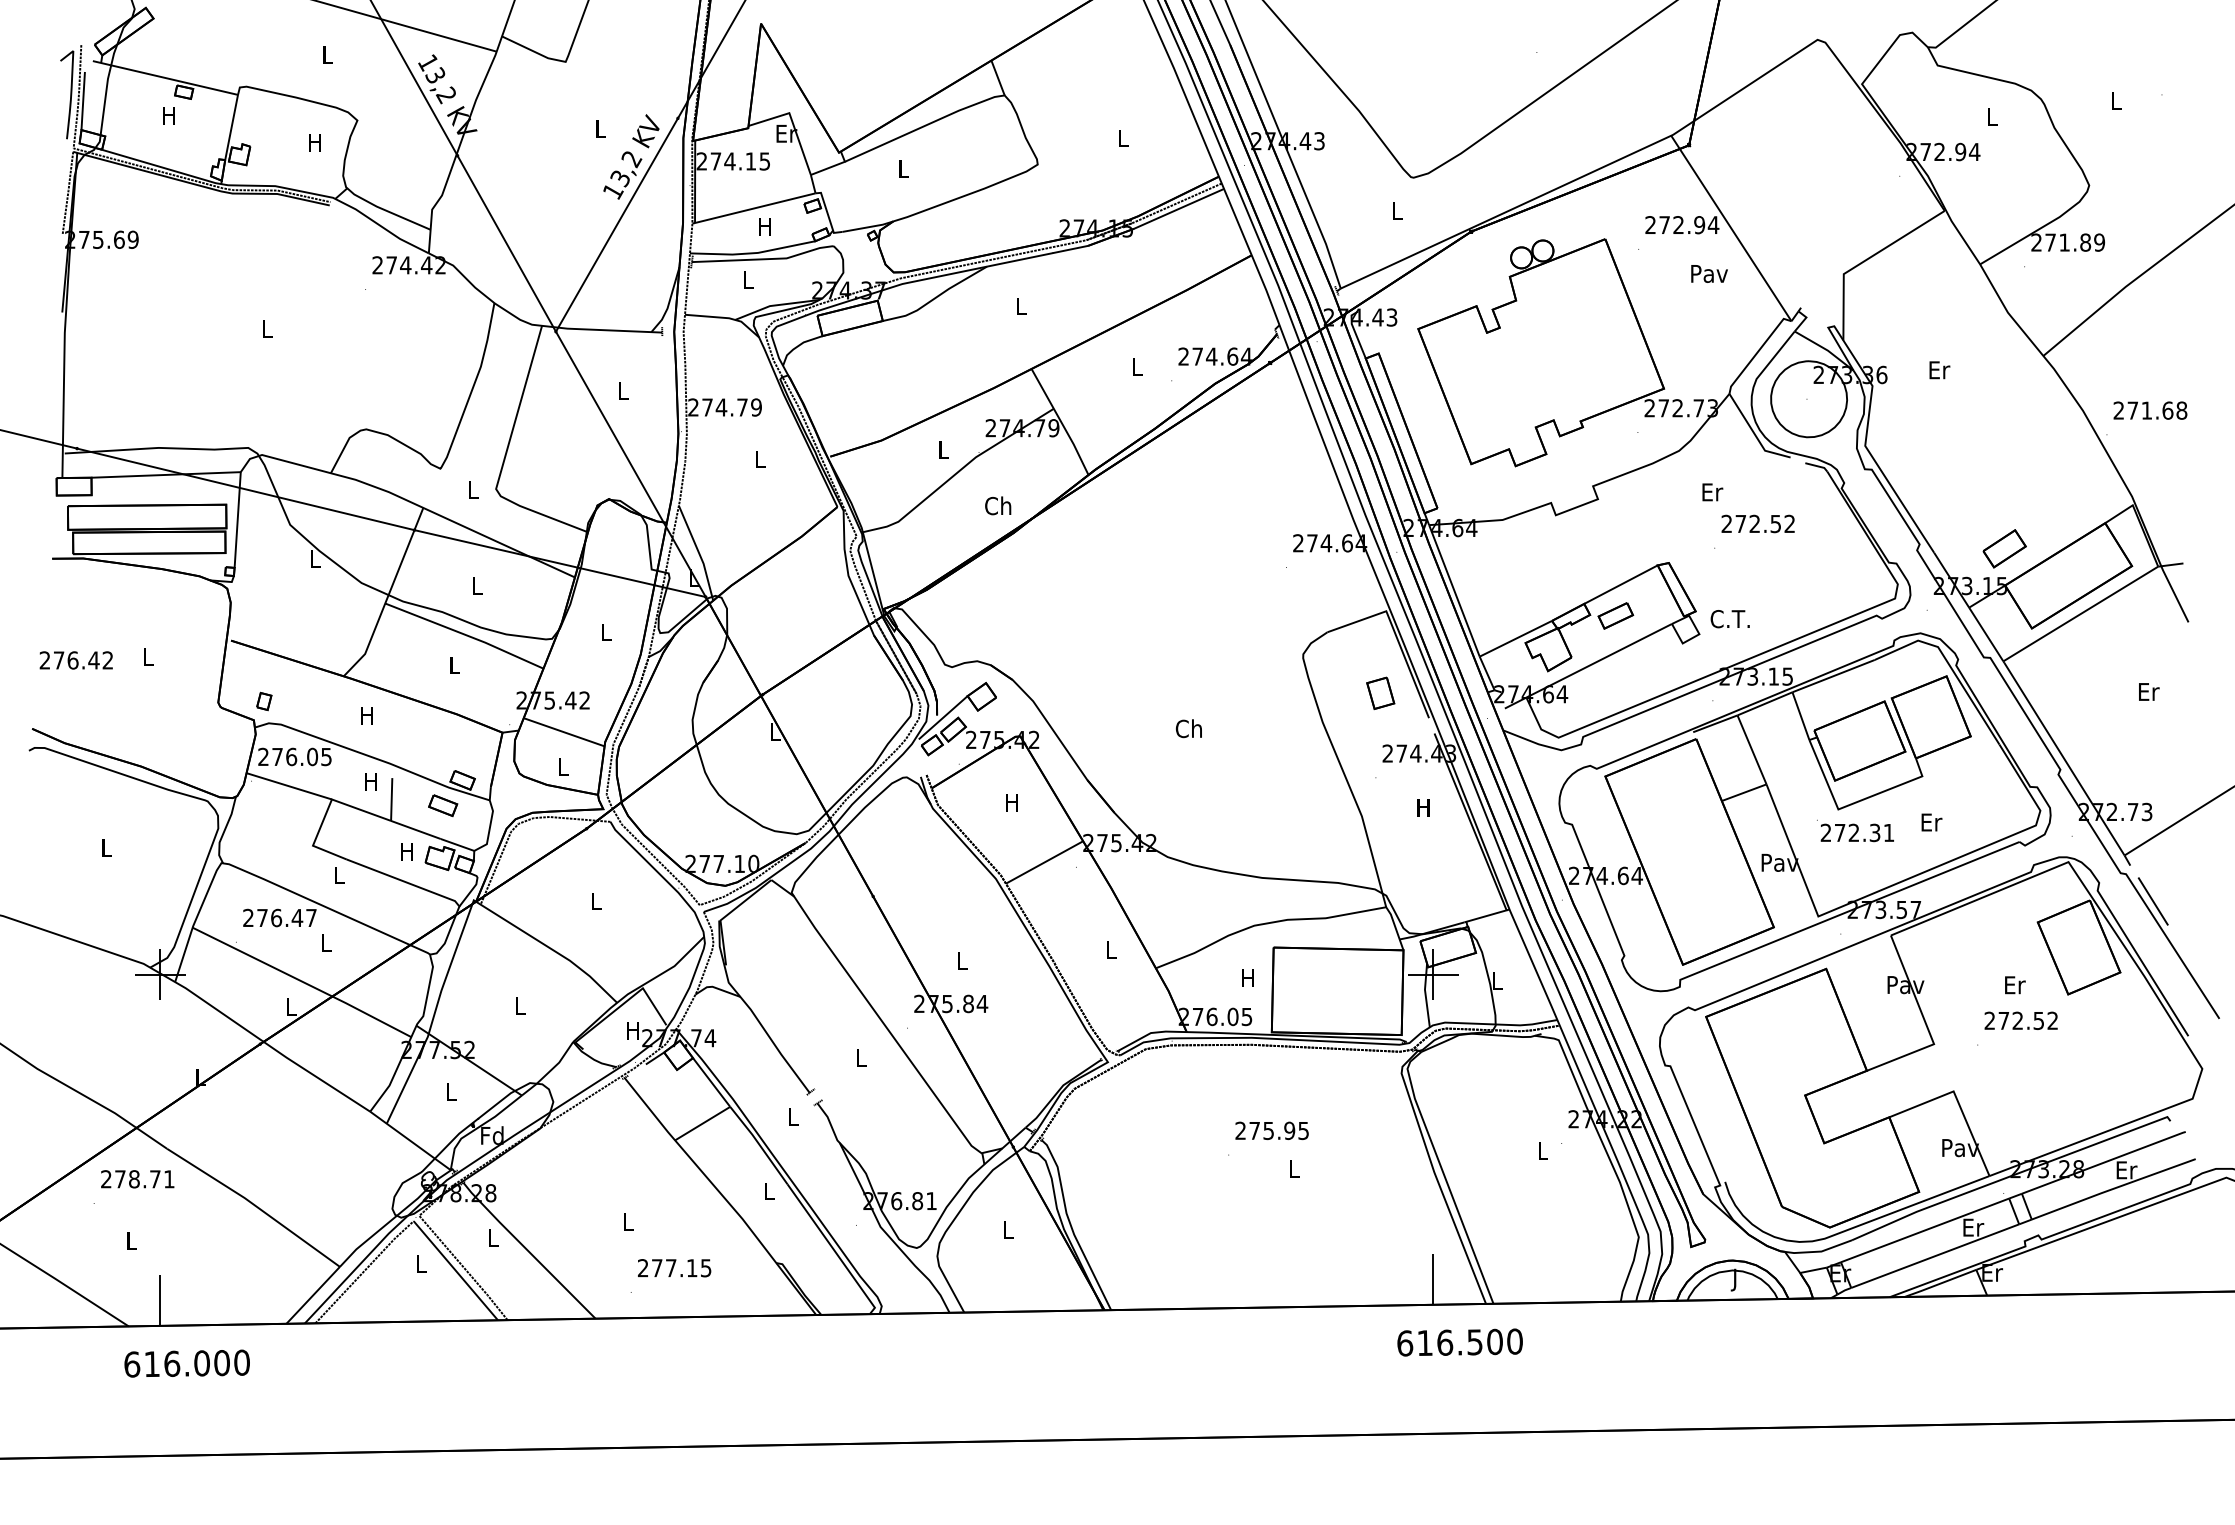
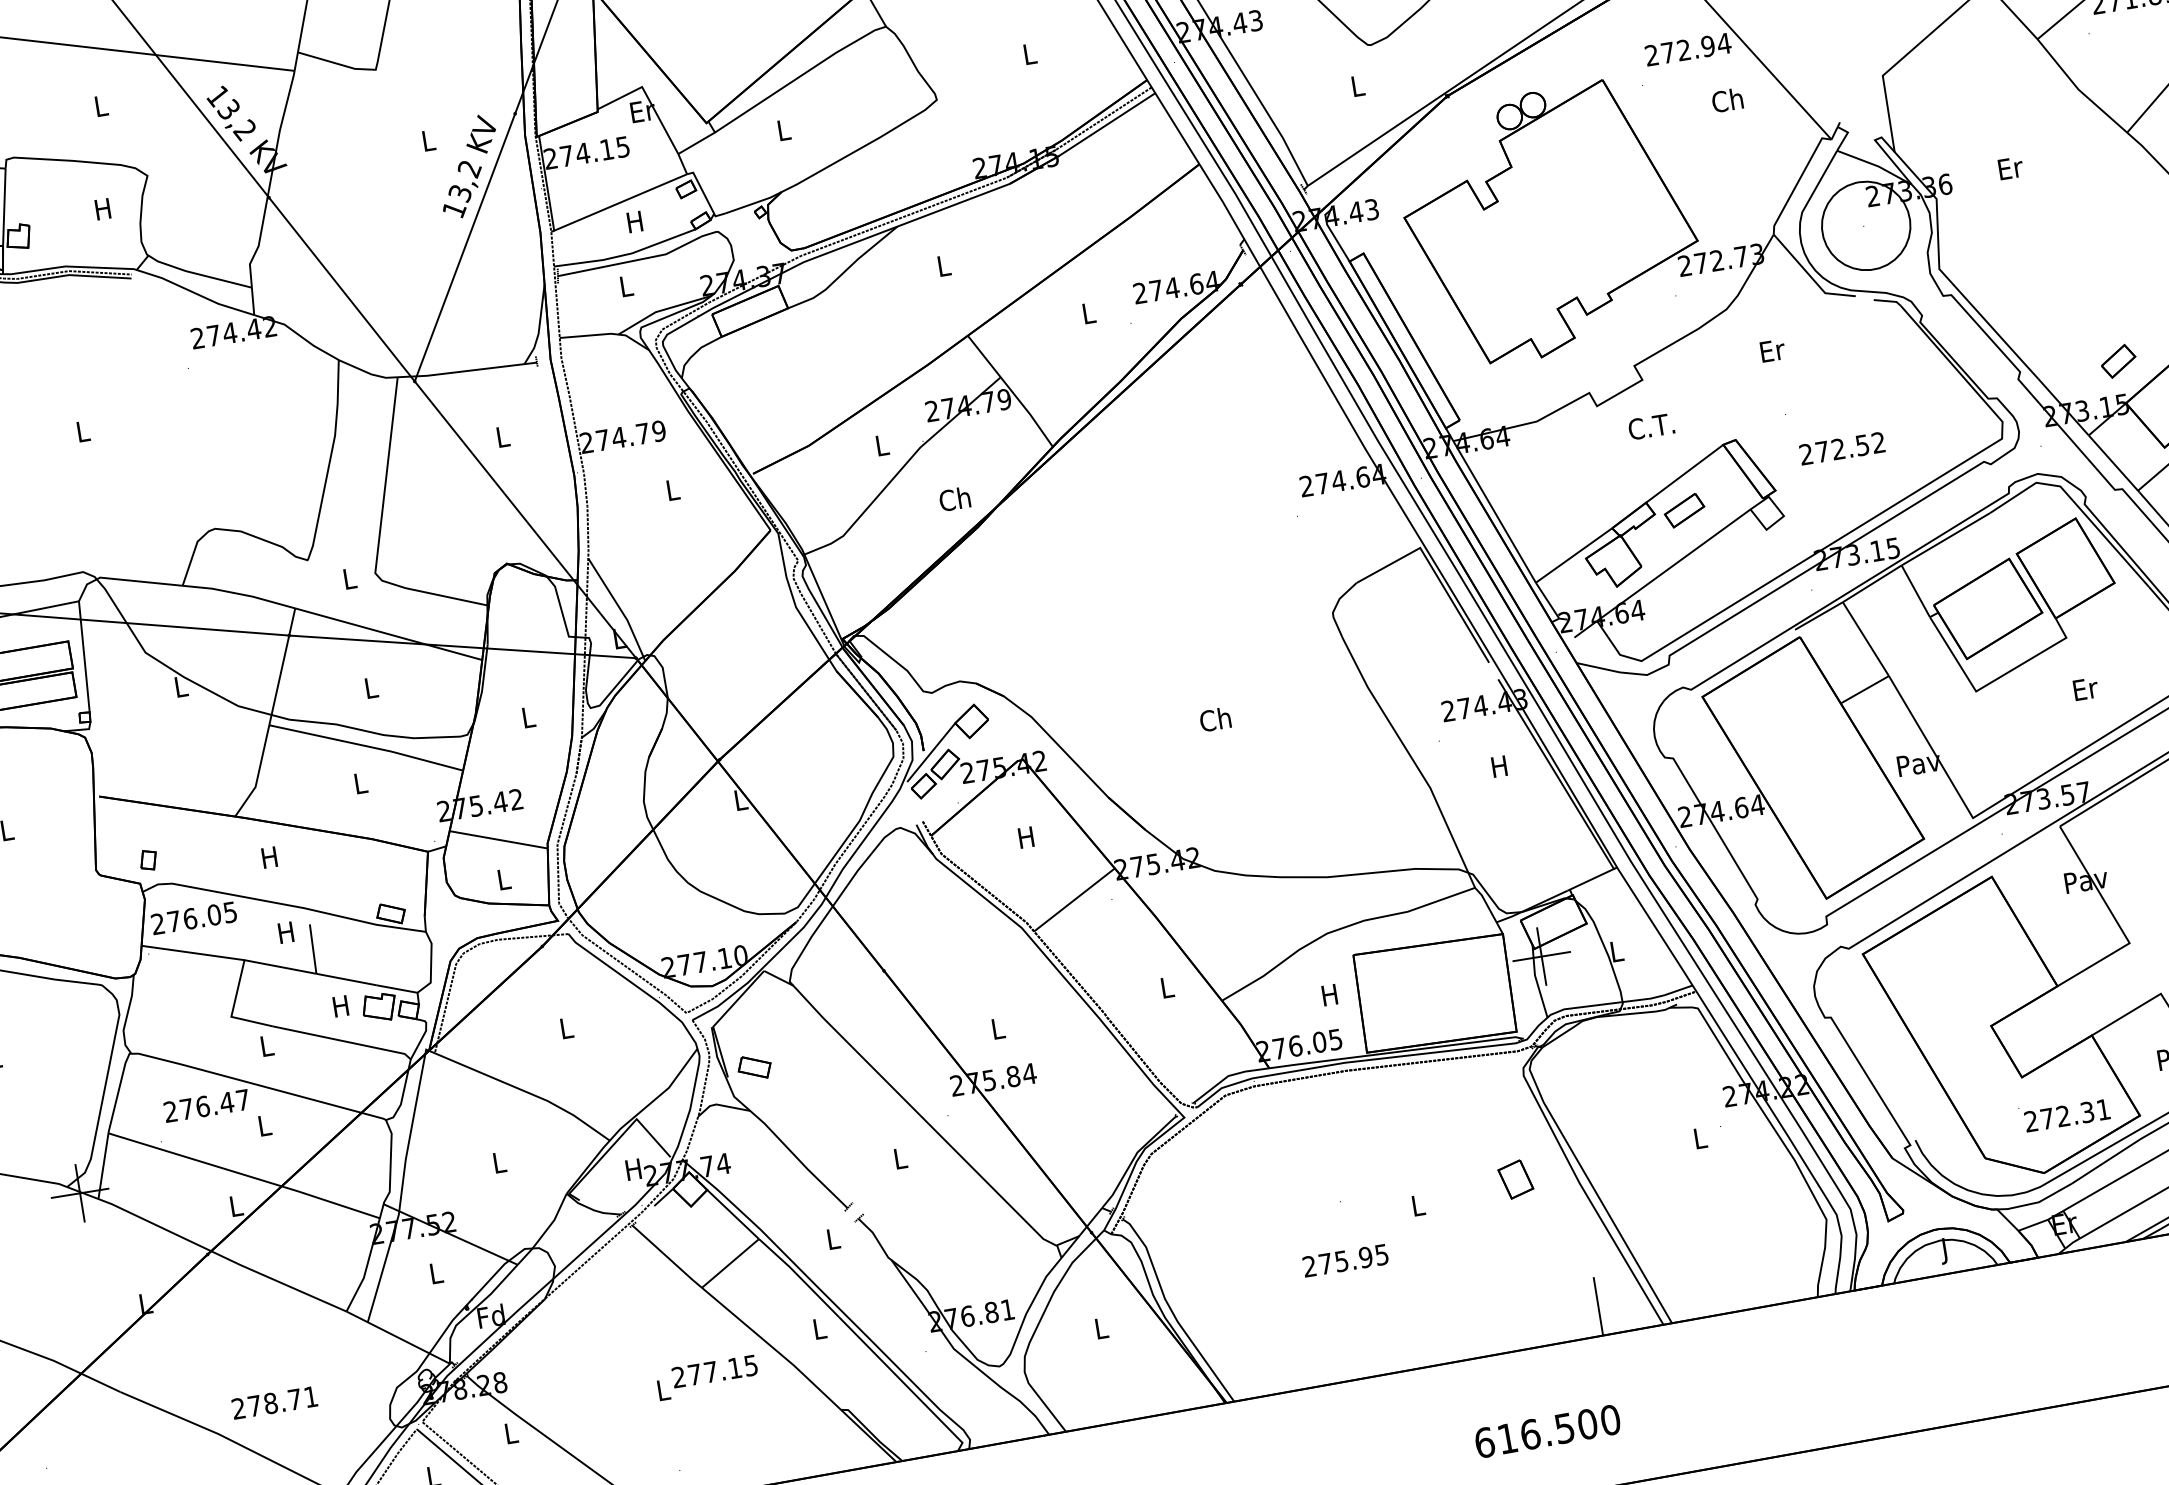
text: (1709, 273) -> (1728, 100), Pav -> Ch
text: (1757, 523) -> (1841, 448), moved
part: (2004, 548) -> (2118, 360), size x0.7
text: (1729, 619) -> (1650, 427), moved
part: (1380, 693) -> (1515, 1179), moved
part: (443, 805) -> (755, 1067), moved
text: (1855, 830) -> (2064, 1113), moved
text: (1271, 1130) -> (1344, 1260), moved
text: (137, 1179) -> (274, 1403), moved
text: (674, 1268) -> (714, 1371), moved
text: (1459, 1342) -> (1547, 1431), moved

